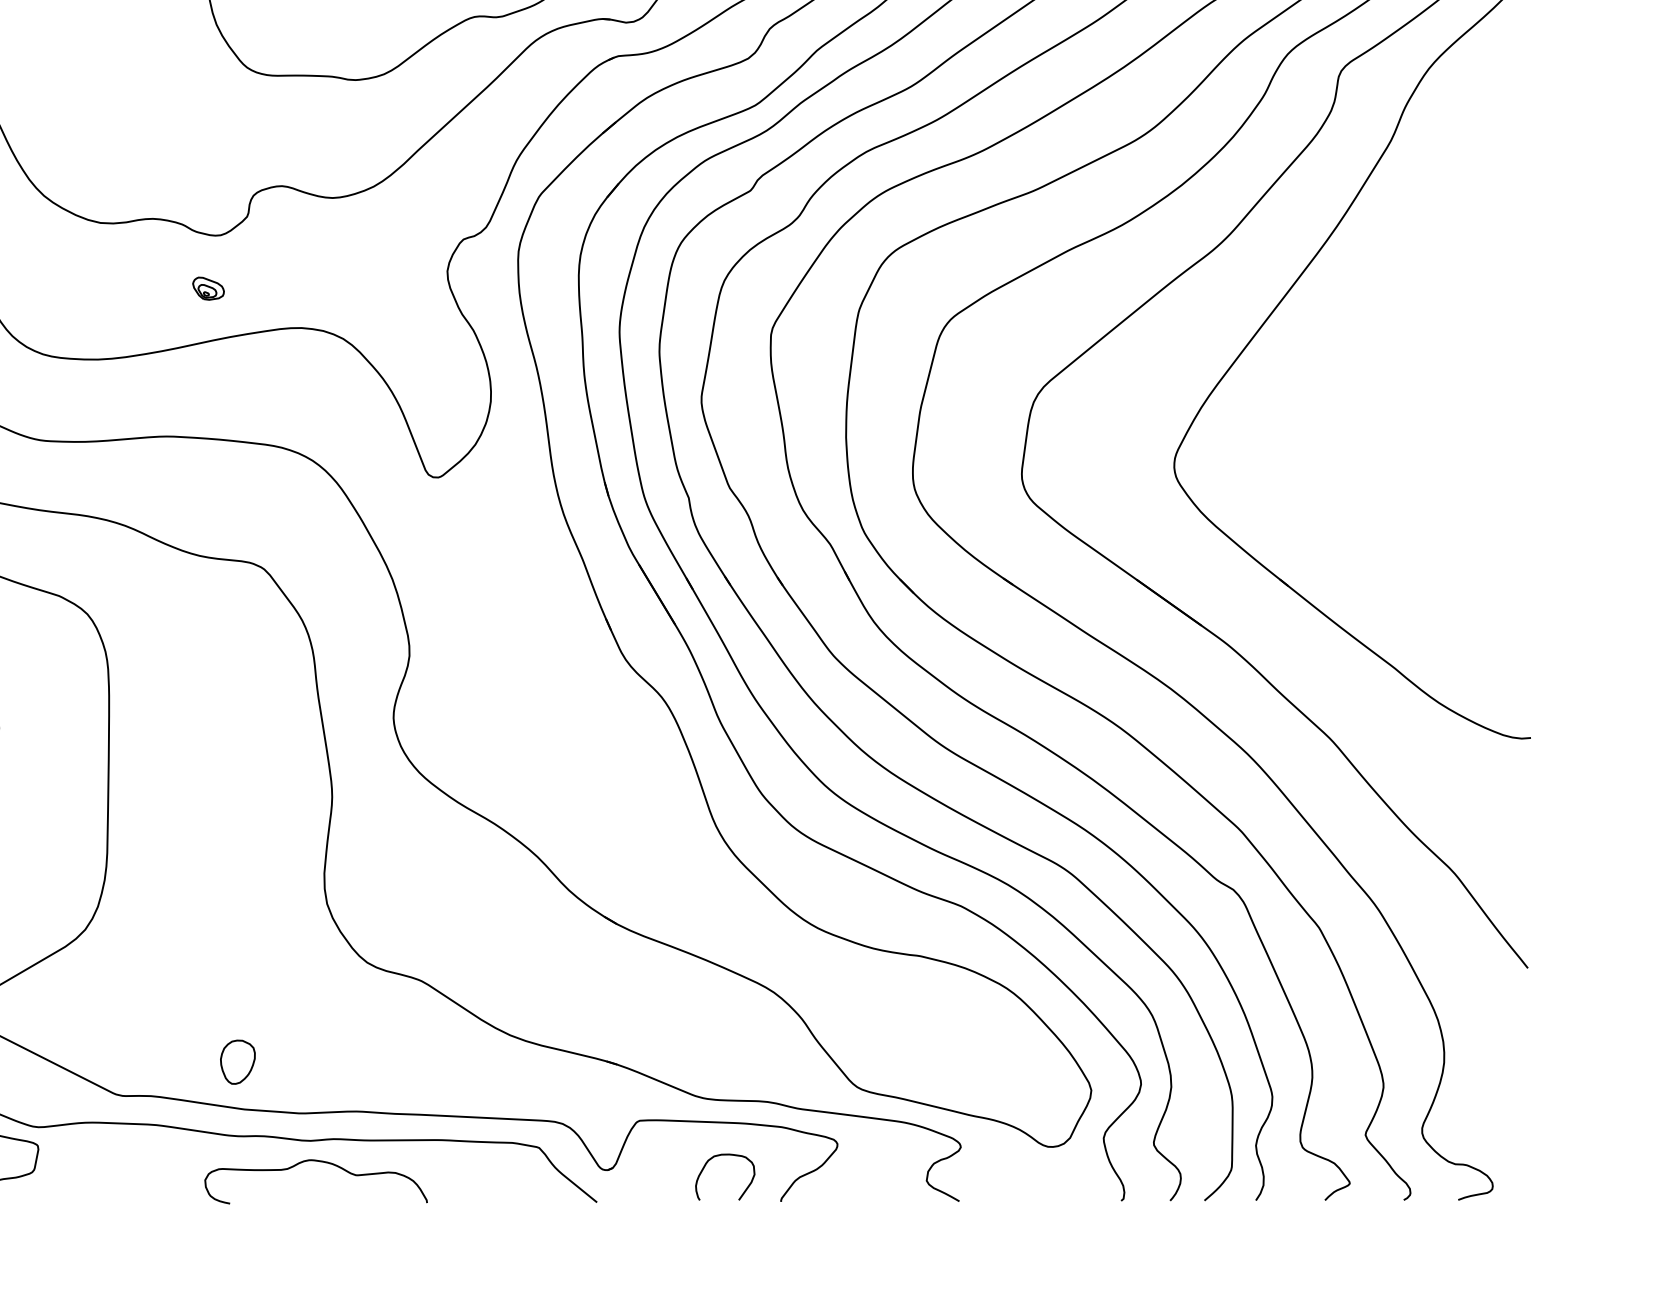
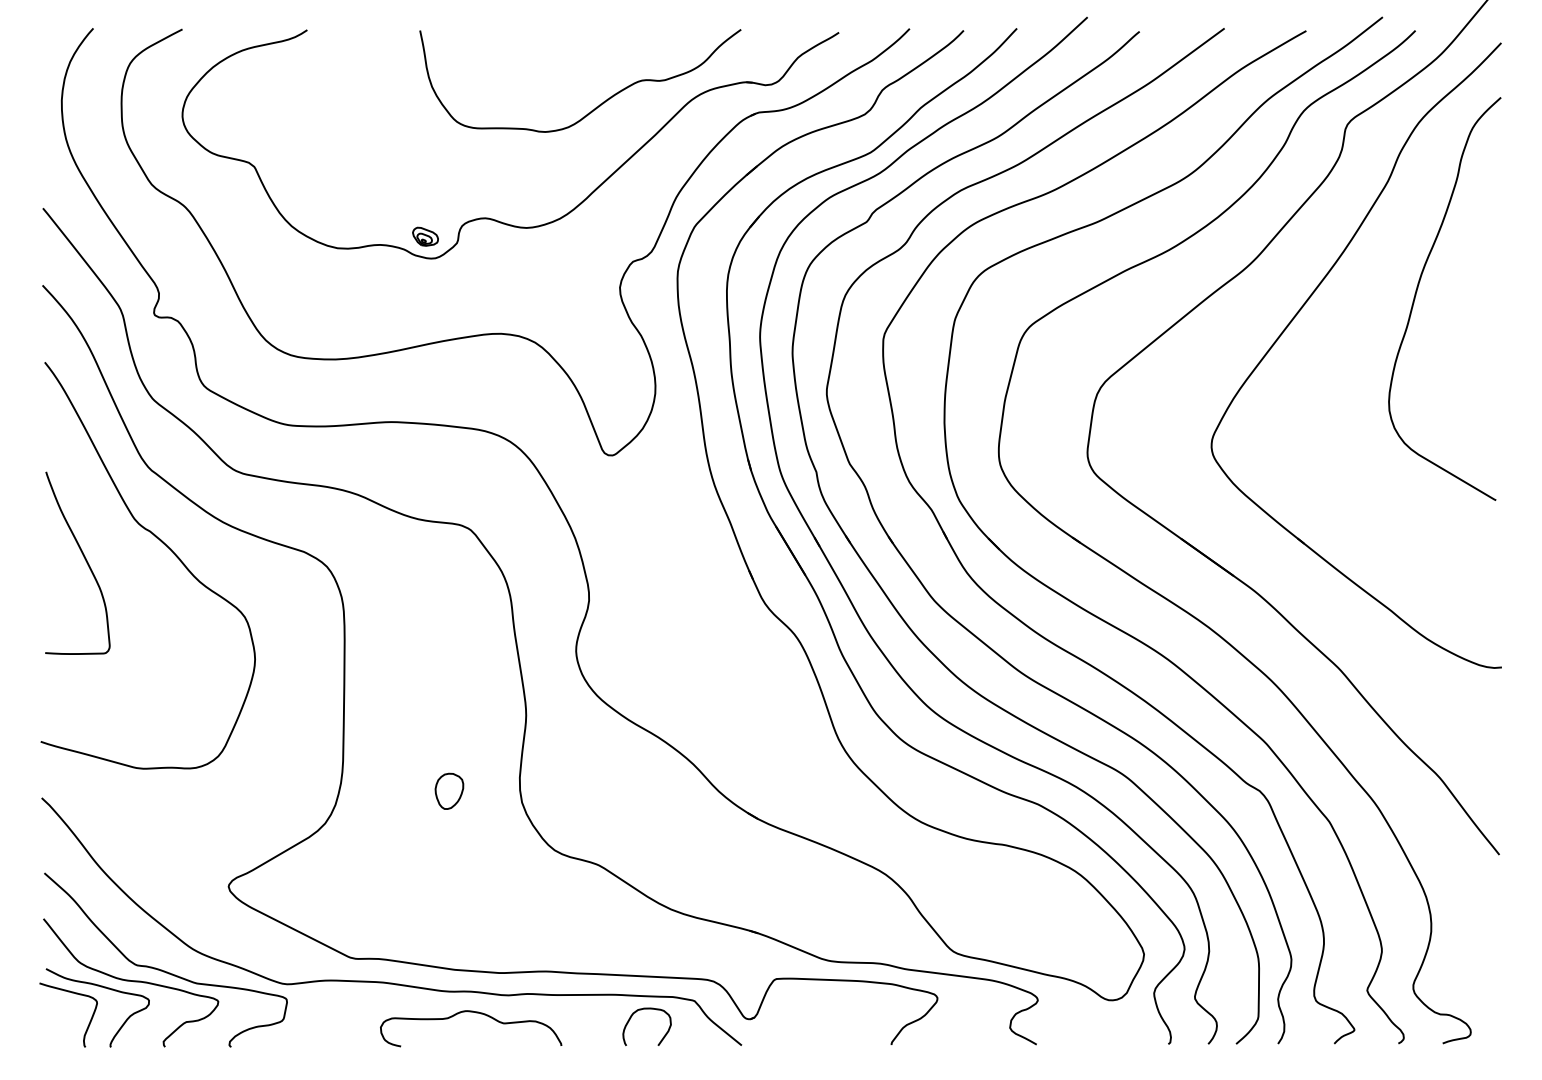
curve: (1428, 272) -> (1418, 288), added
part: (208, 288) -> (425, 236), moved
part: (237, 1061) -> (449, 790), moved
curve: (718, 1156) -> (641, 1010), moved
curve: (322, 1163) -> (476, 1013), moved

